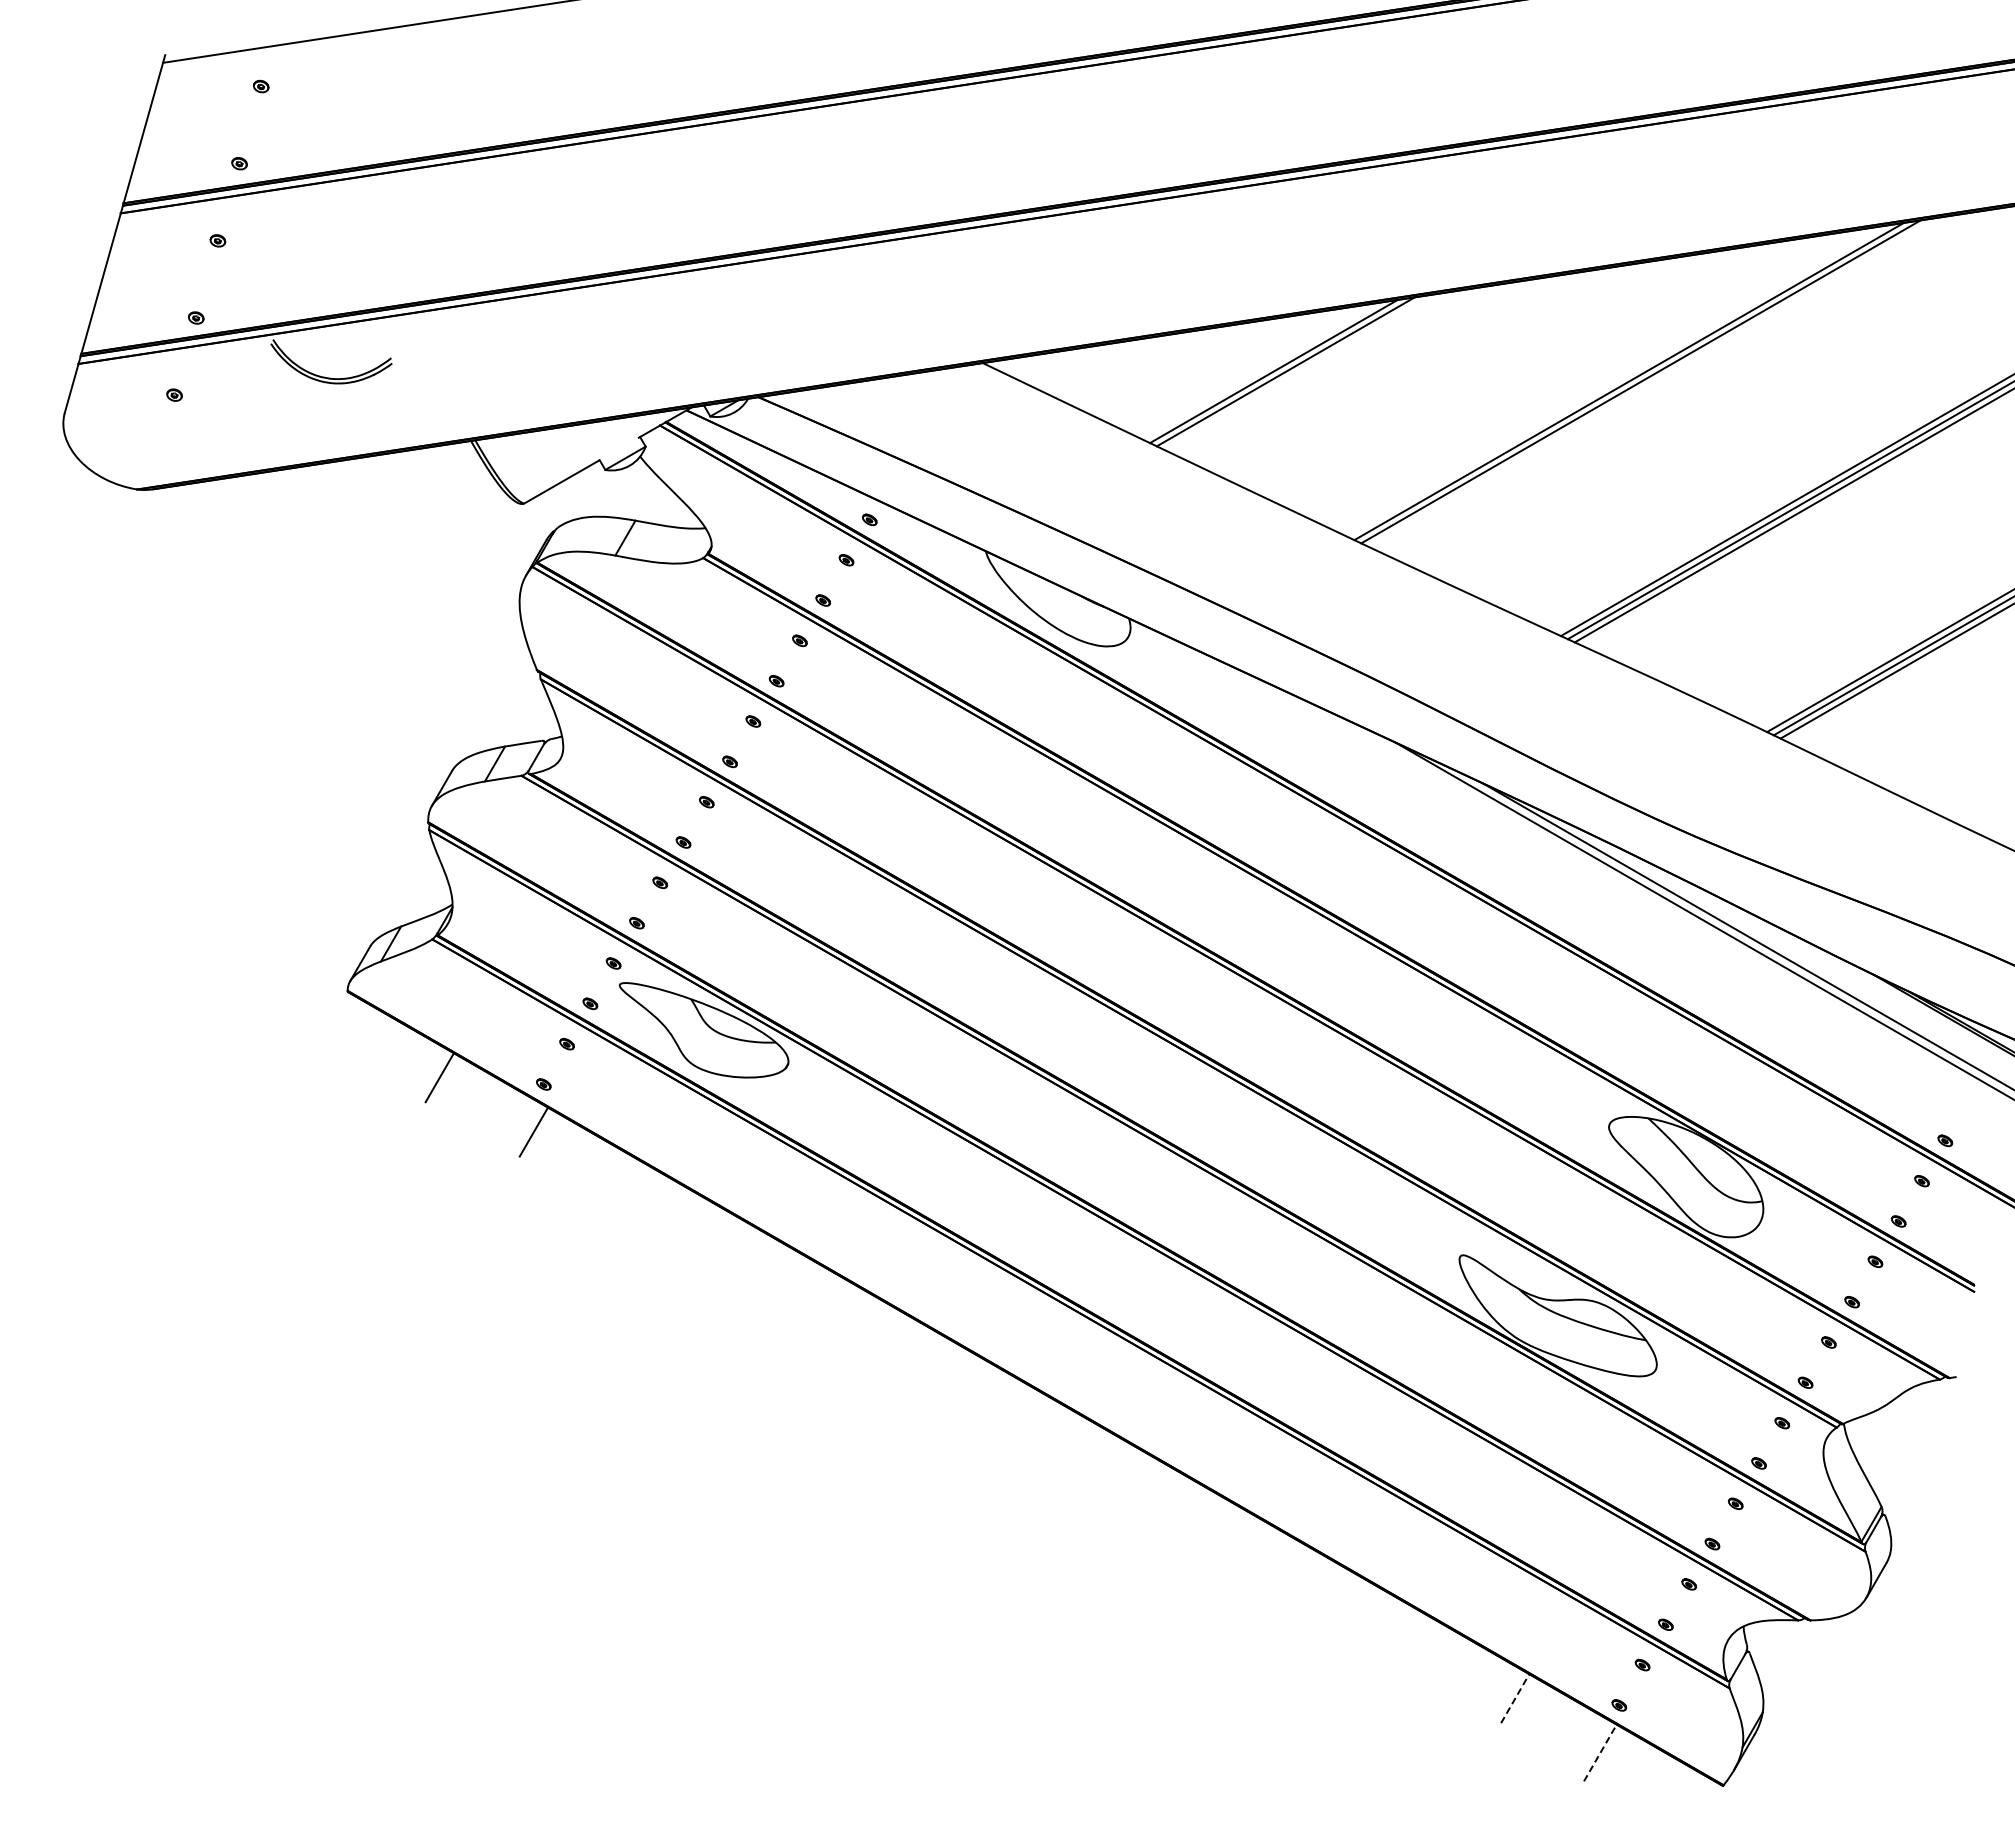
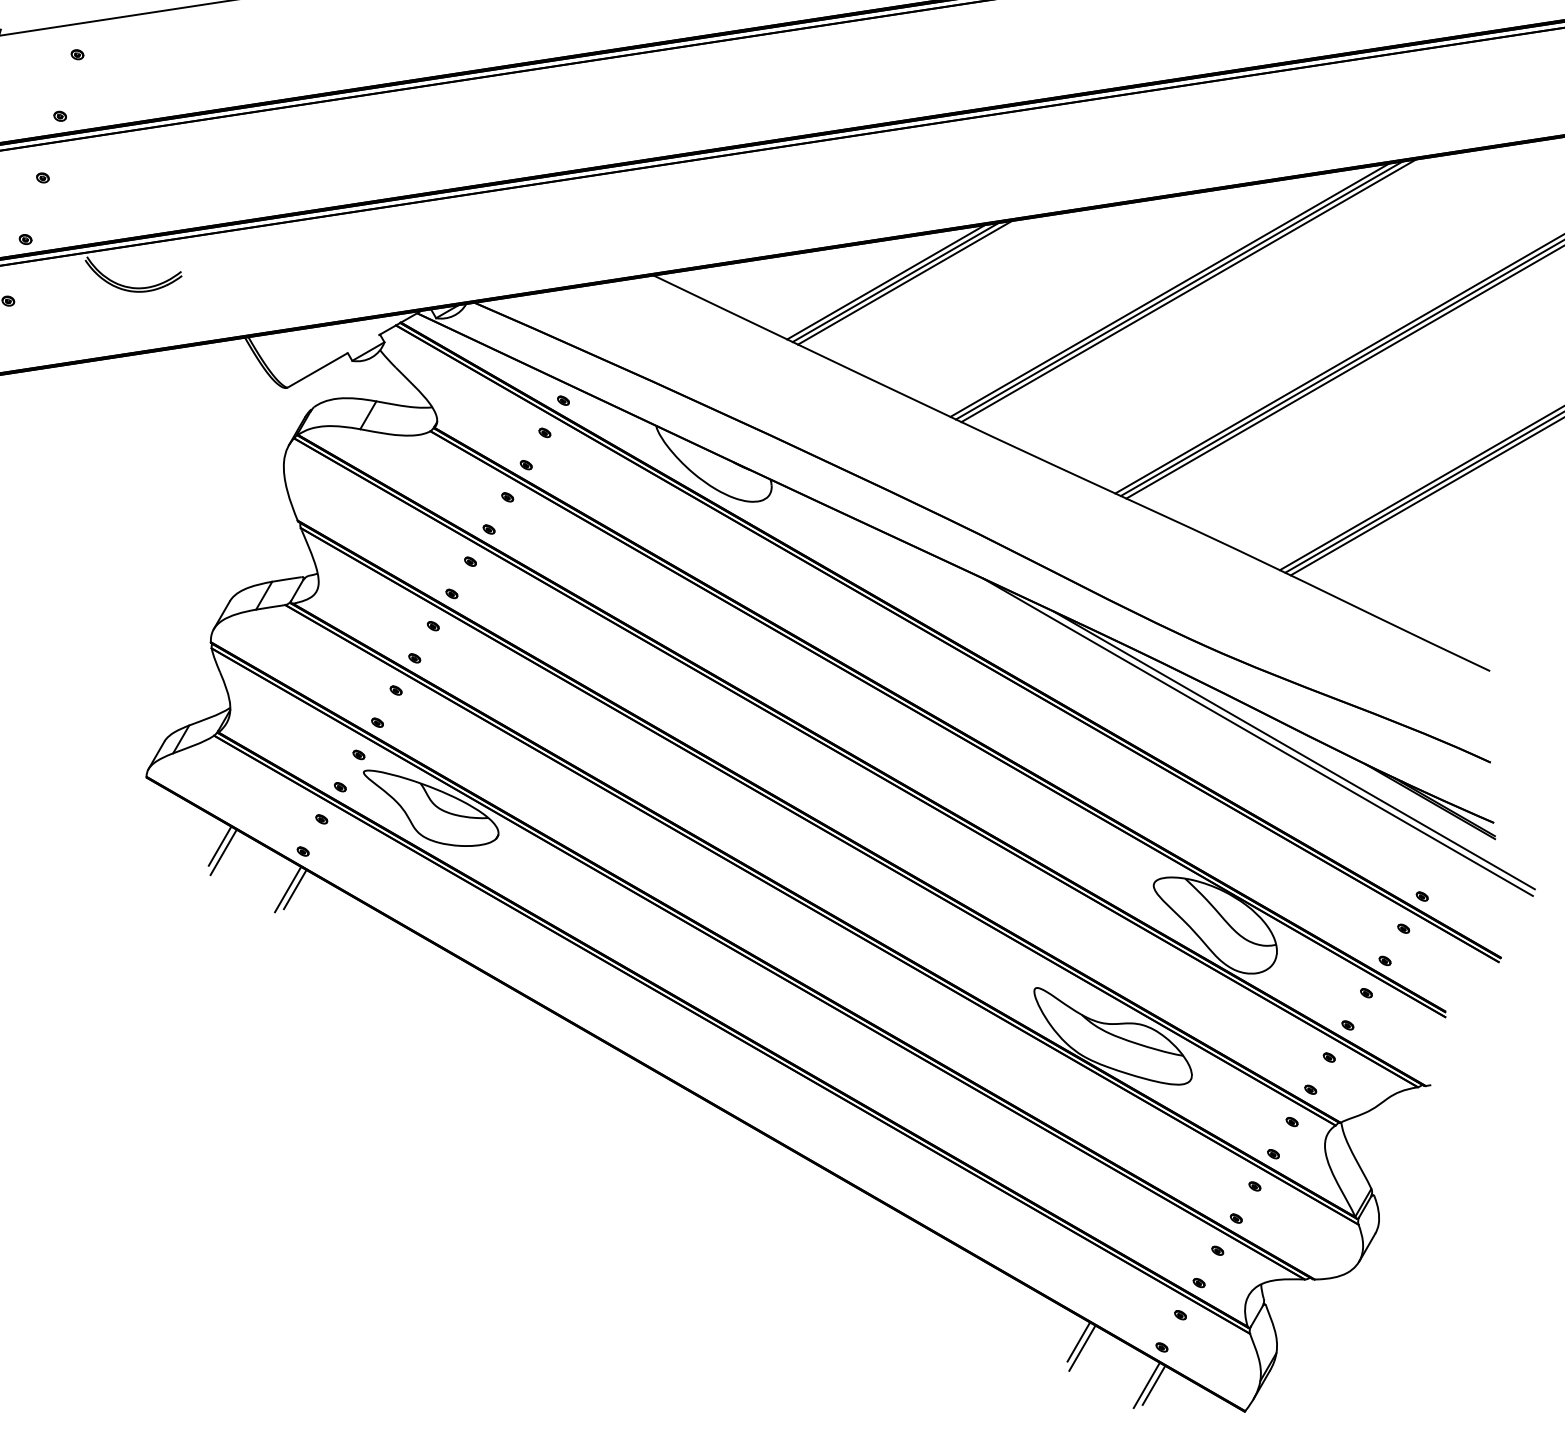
line: (1297, 371) -> (904, 282), added
line: (1652, 381) -> (1188, 290), added
line: (443, 1085) -> (223, 852), added
line: (524, 1131) -> (287, 889), added
line: (1515, 1698) -> (1079, 1341), dashed -> solid
line: (1519, 1705) -> (1082, 1347), added
line: (1600, 1752) -> (1146, 1384), dashed -> solid
line: (1609, 1752) -> (1154, 1384), added

